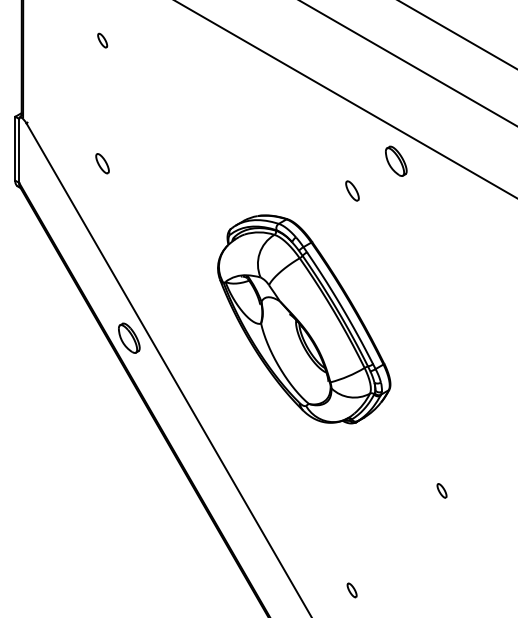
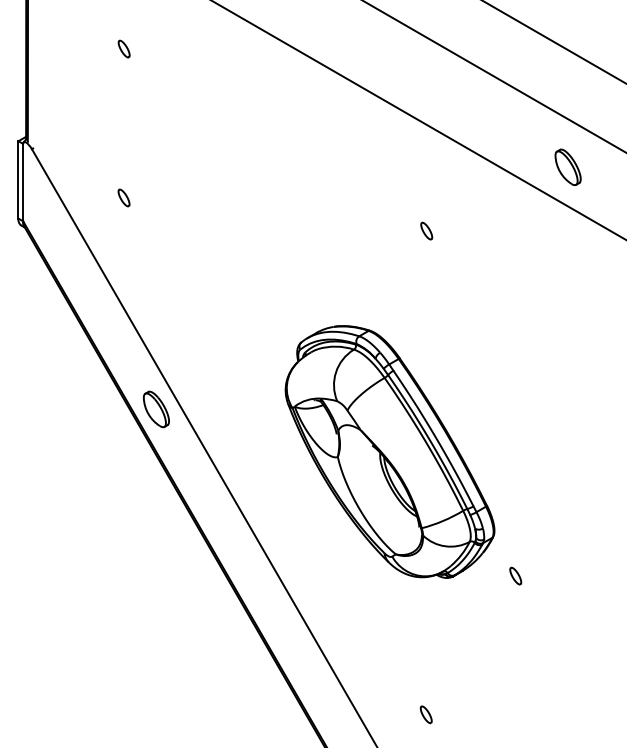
part: (396, 160) -> (568, 166), moved
part: (102, 163) -> (123, 197), size x0.71
part: (352, 190) -> (426, 230), size x0.71
part: (304, 319) -> (390, 452), moved
part: (441, 490) -> (515, 575), moved

